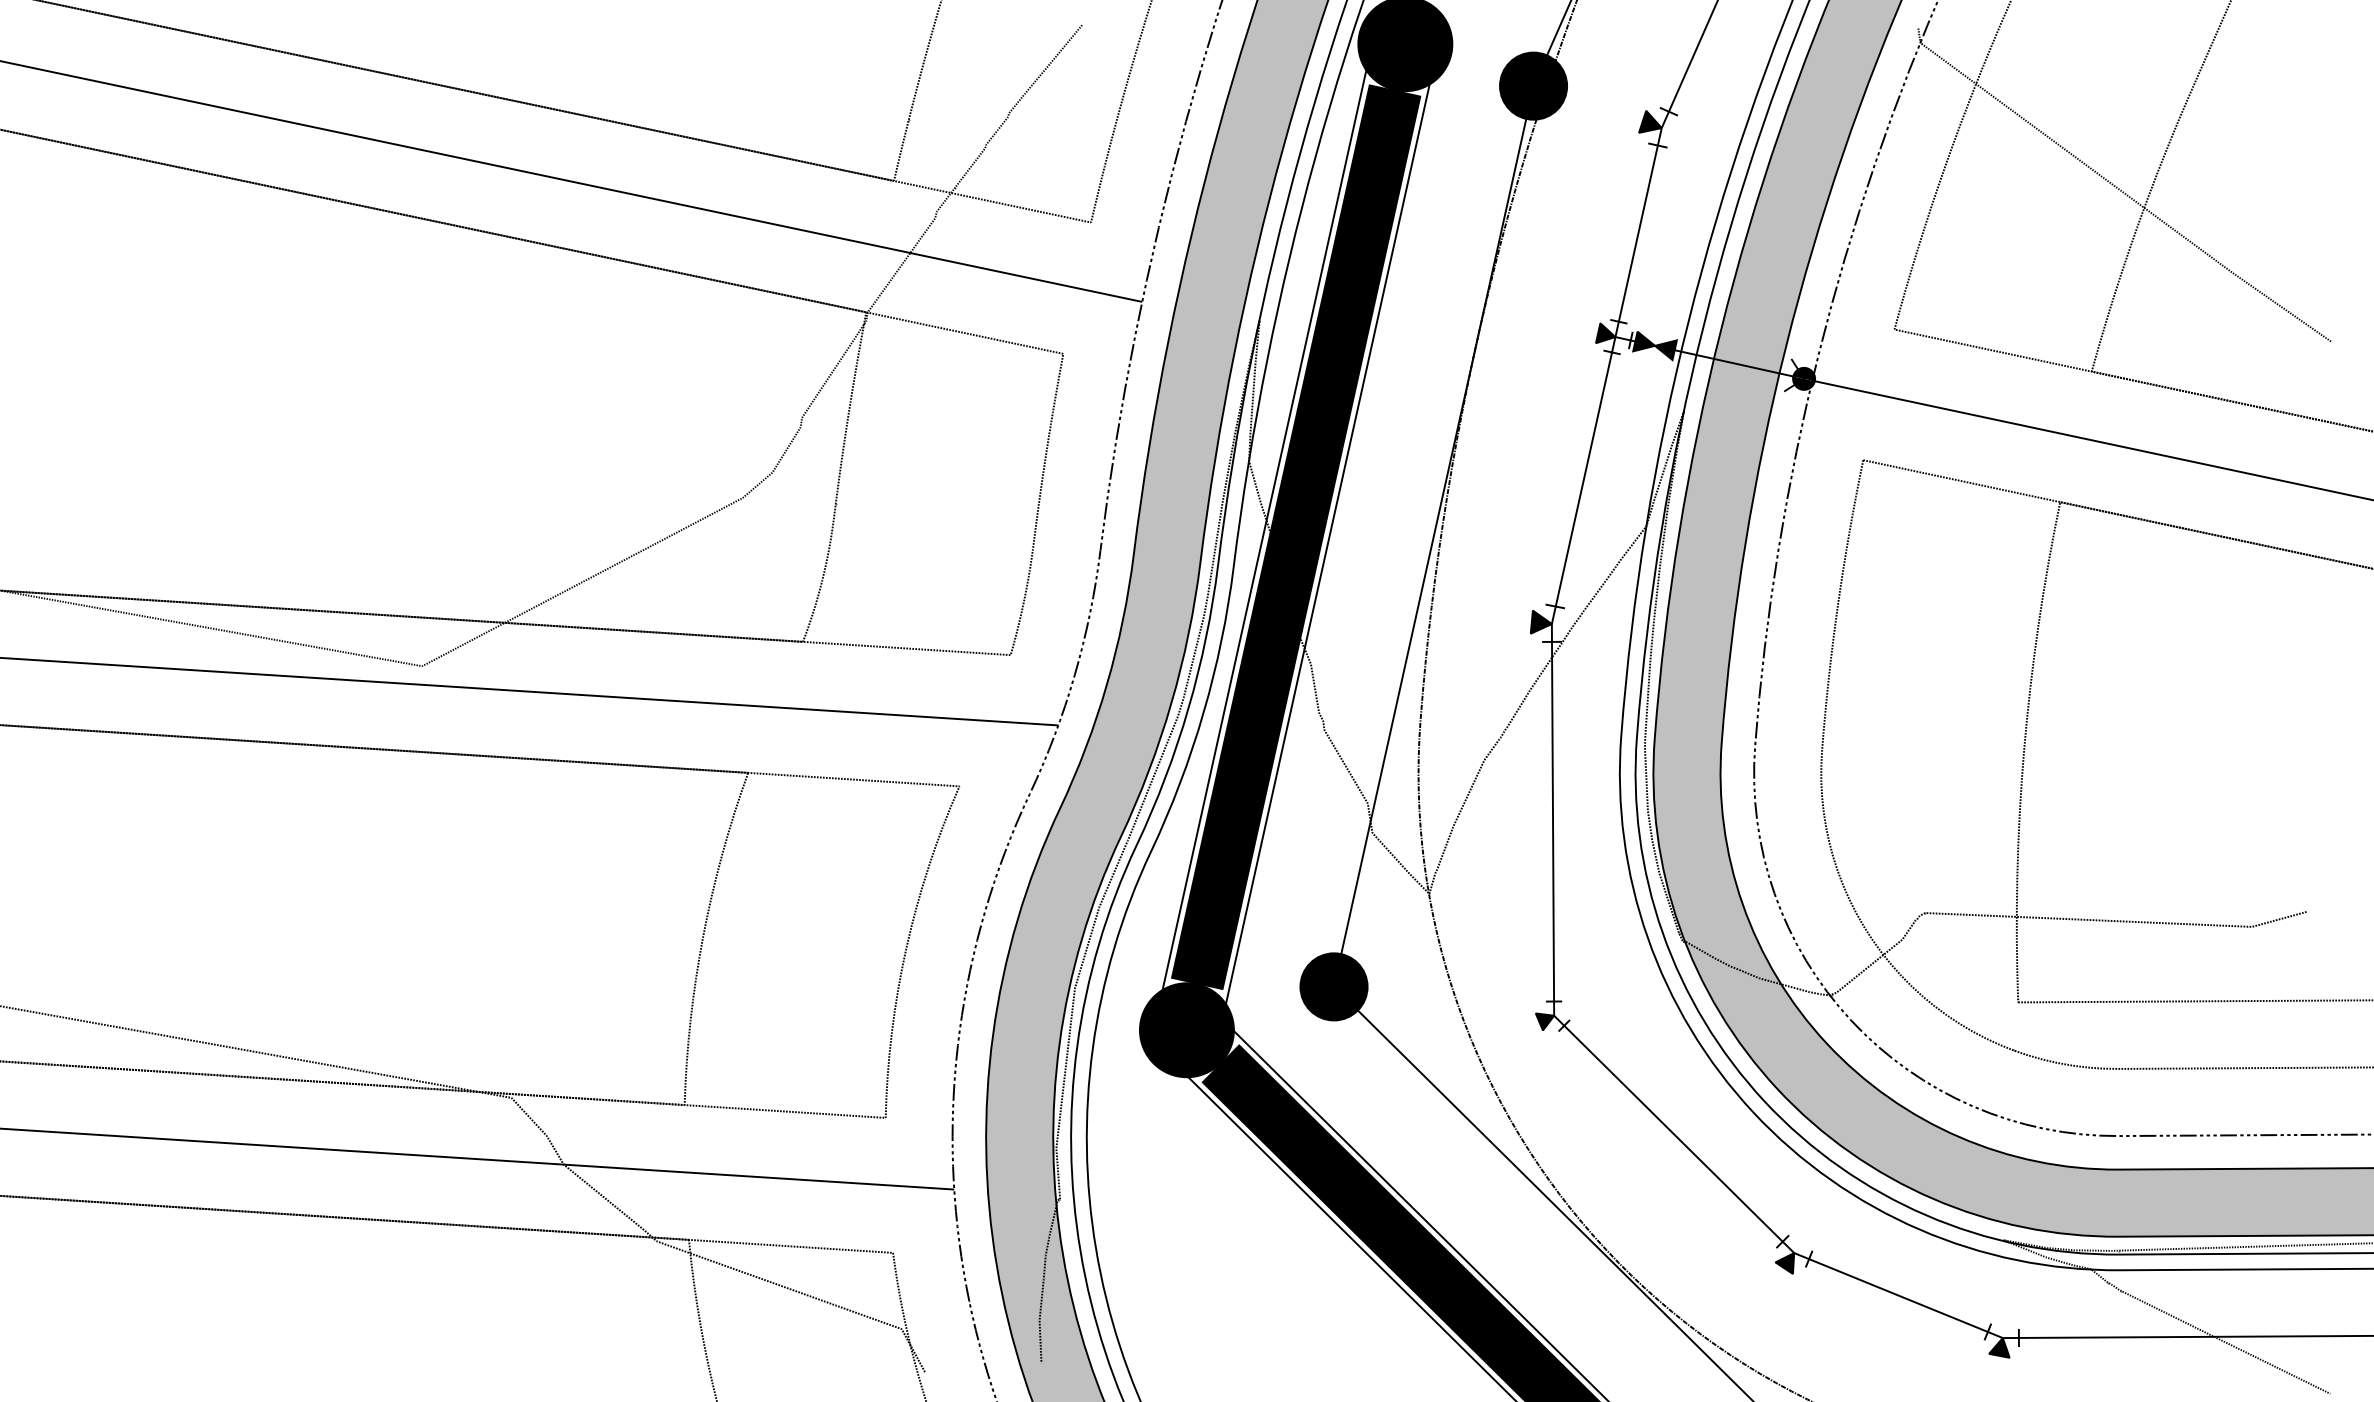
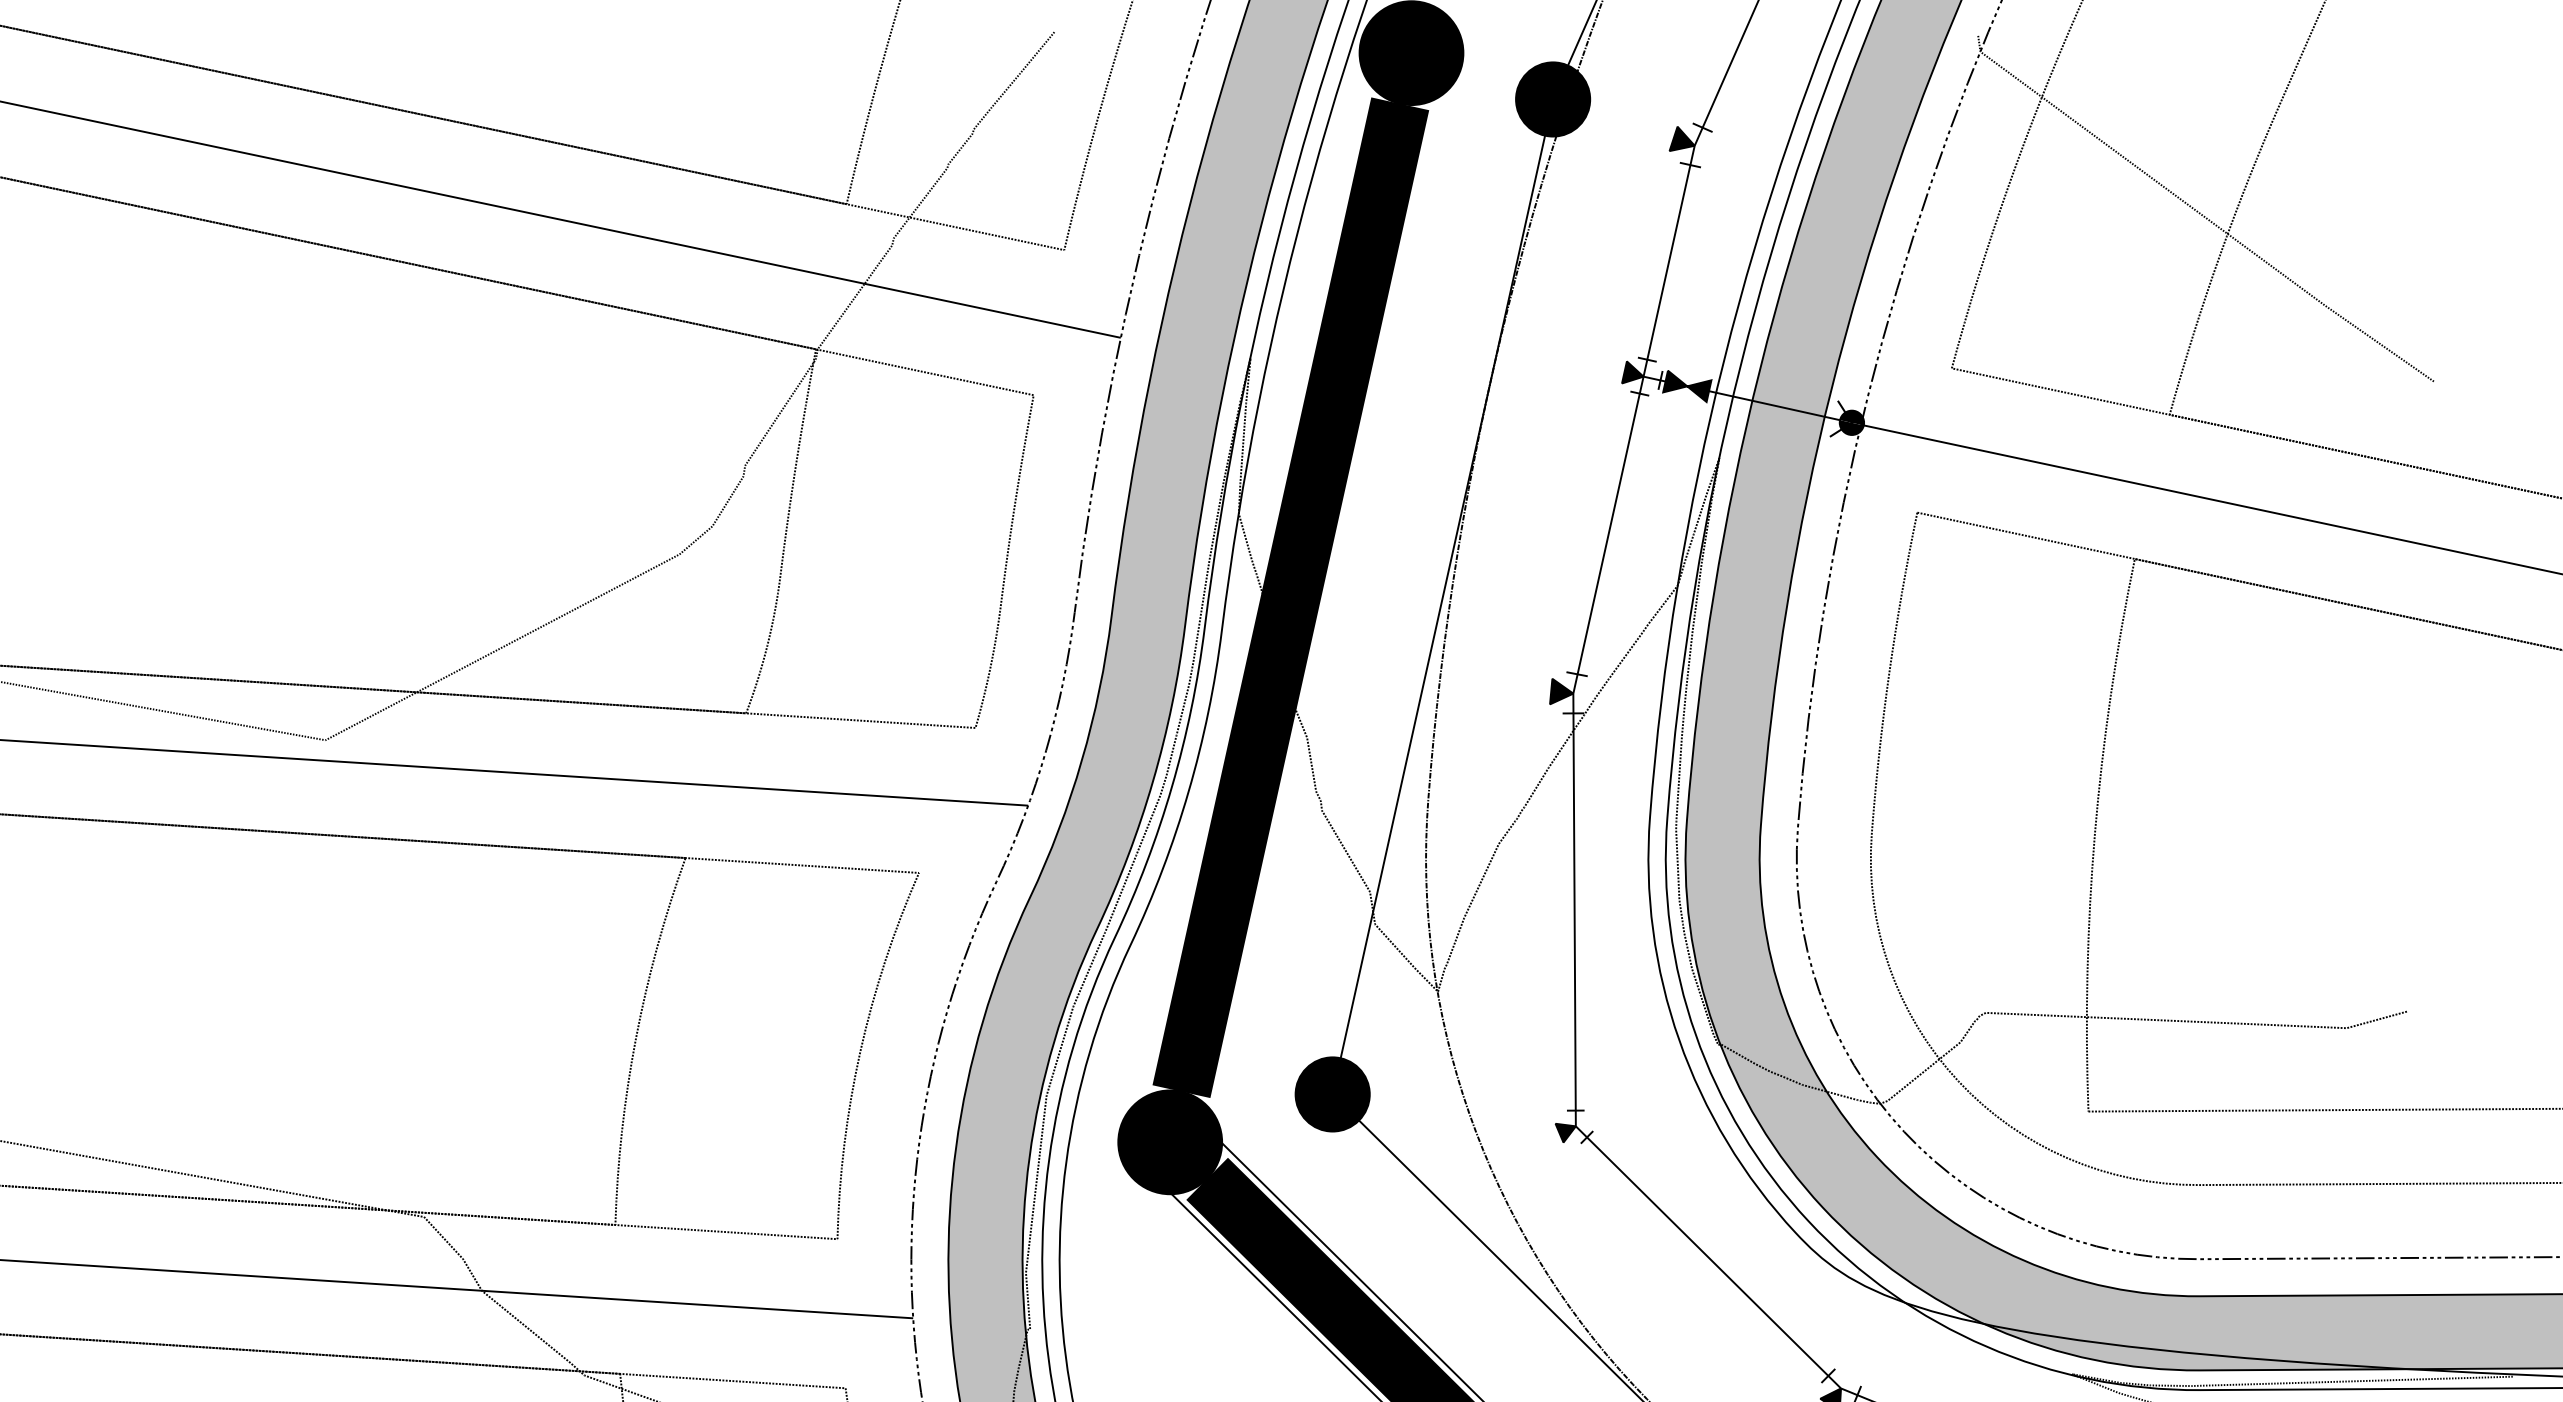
line: (1264, 530) -> (1255, 590), removed
line: (1327, 544) -> (1325, 605), removed

